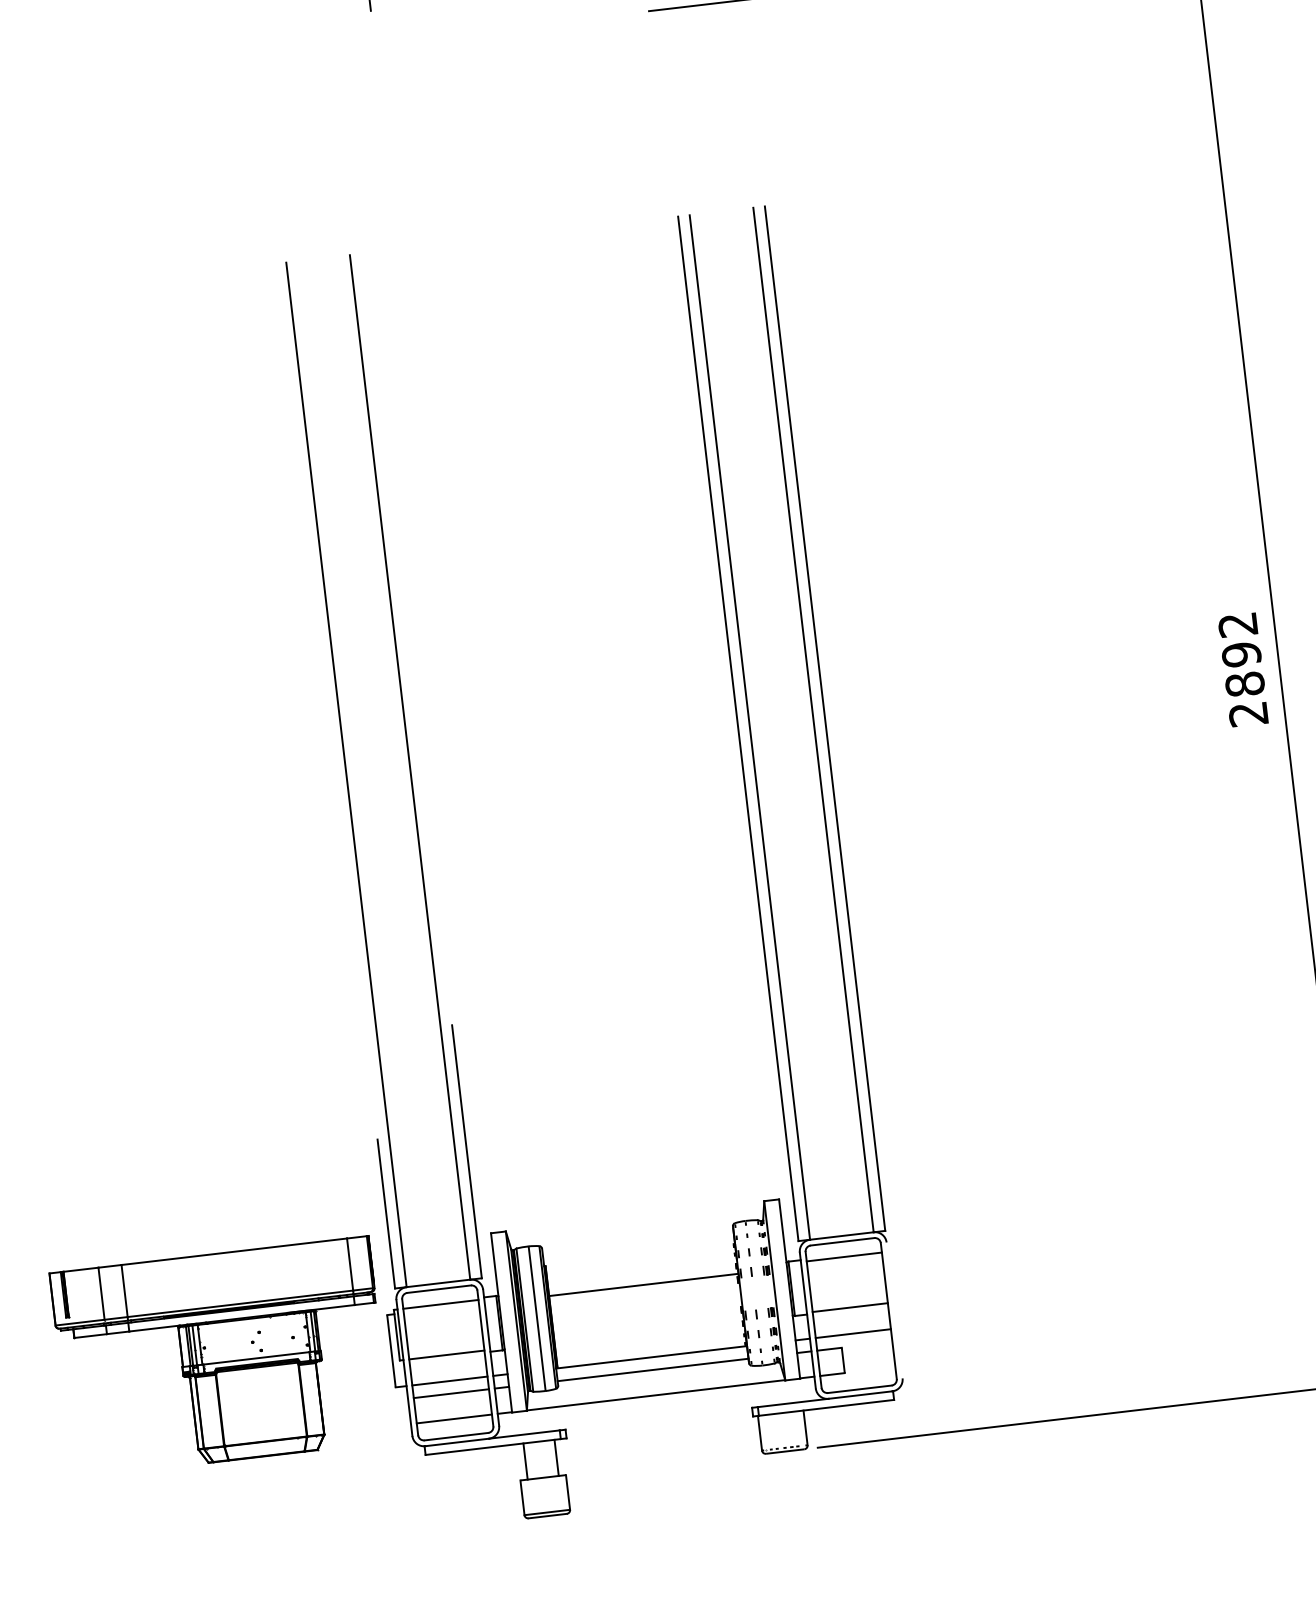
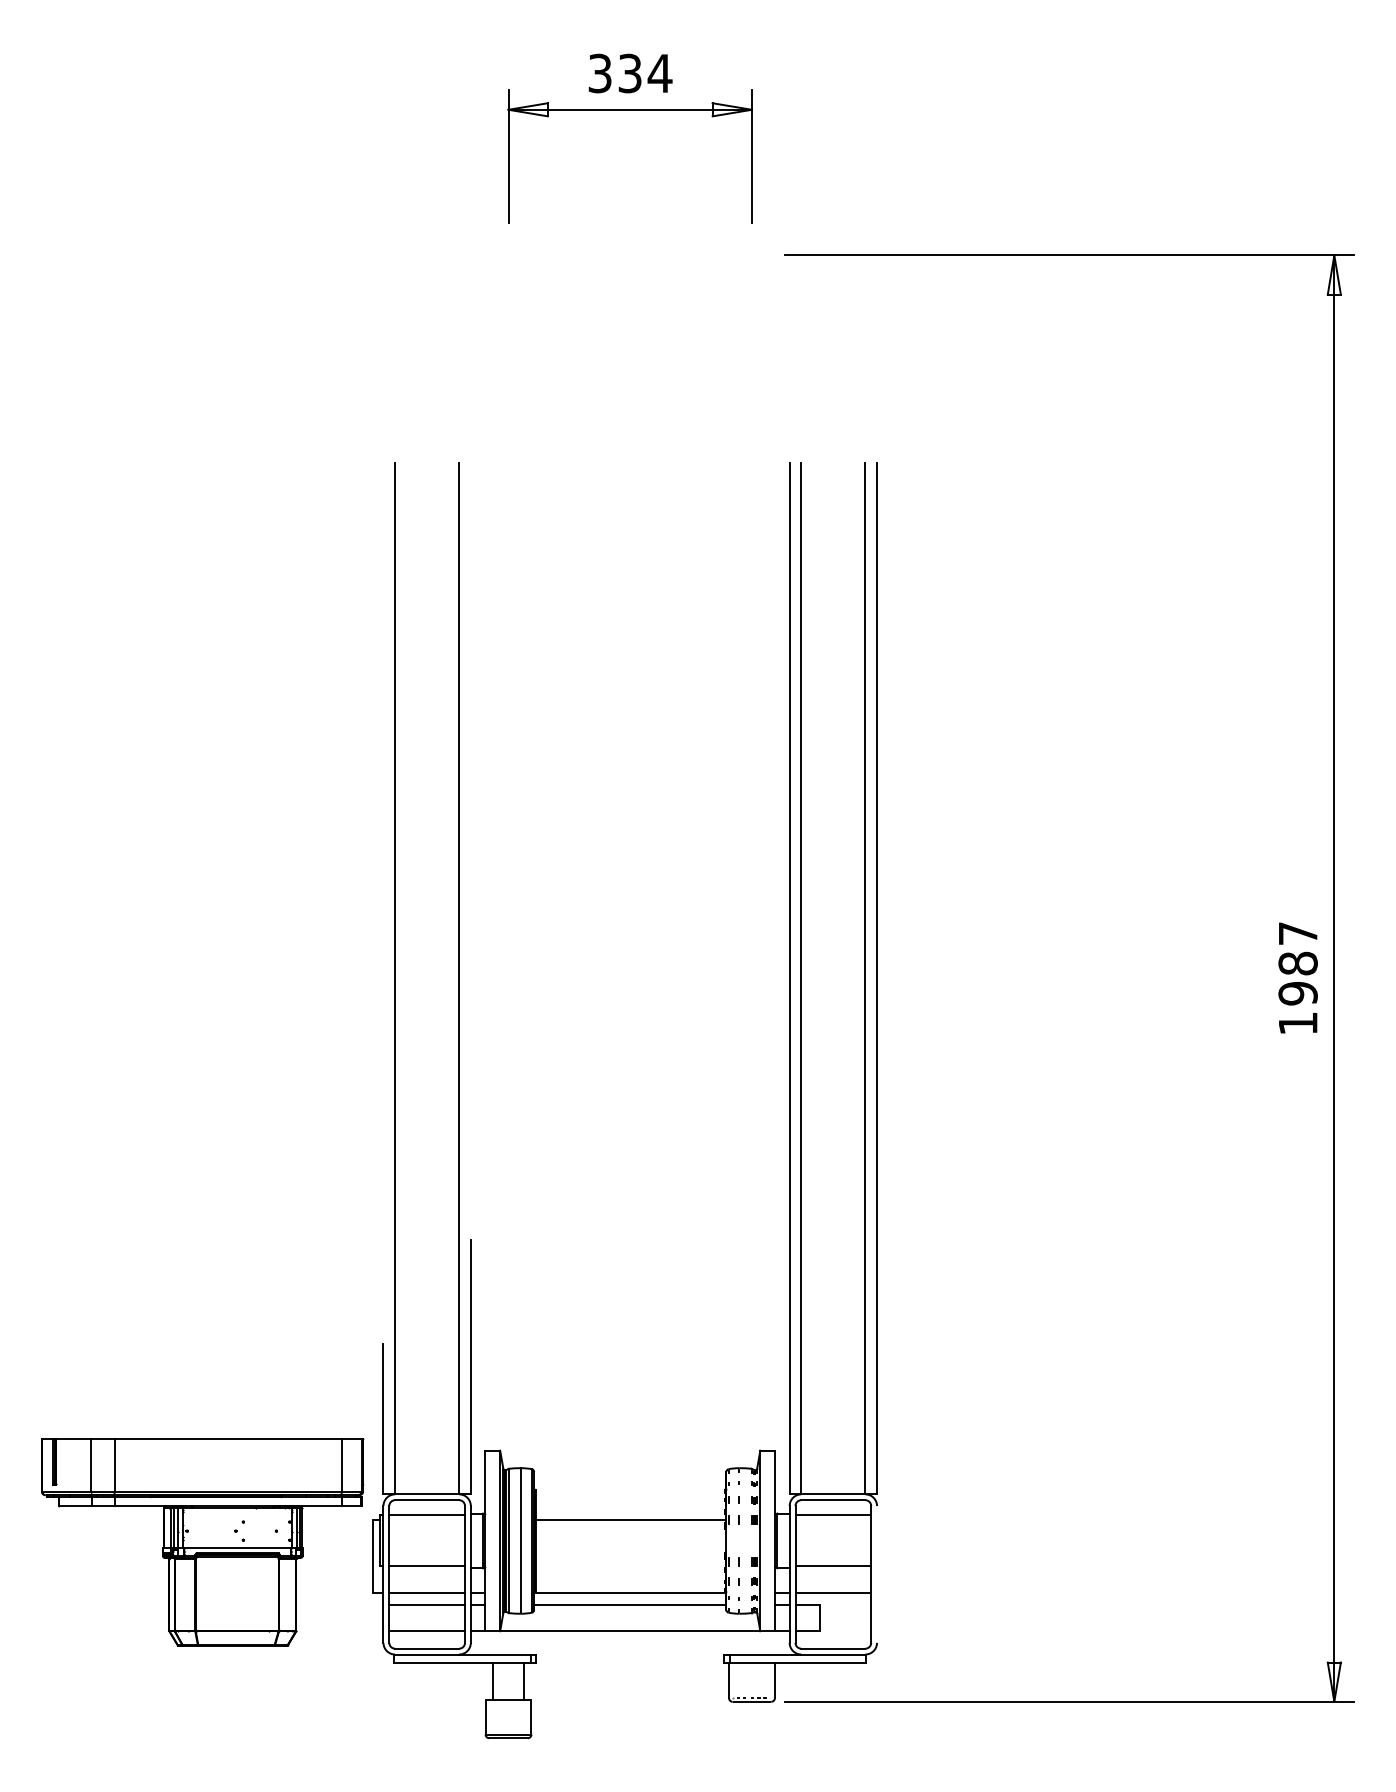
text: (1242, 669) -> (1297, 978), 2892 -> 1987

